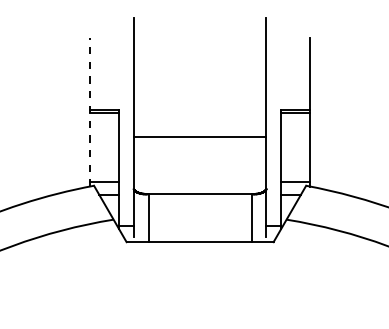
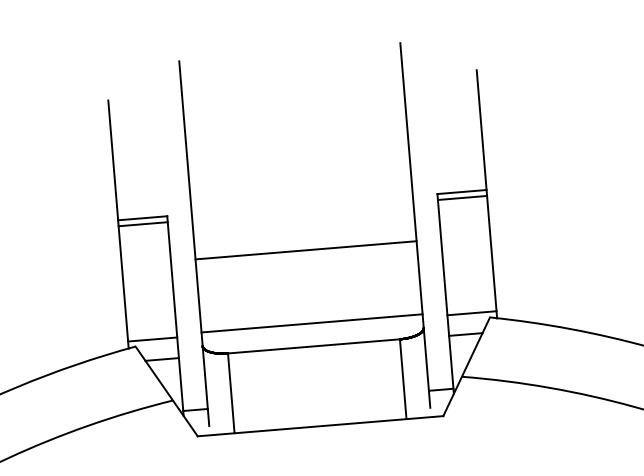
line: (89, 111) -> (117, 223), dashed -> solid
line: (199, 180) -> (311, 323), added

